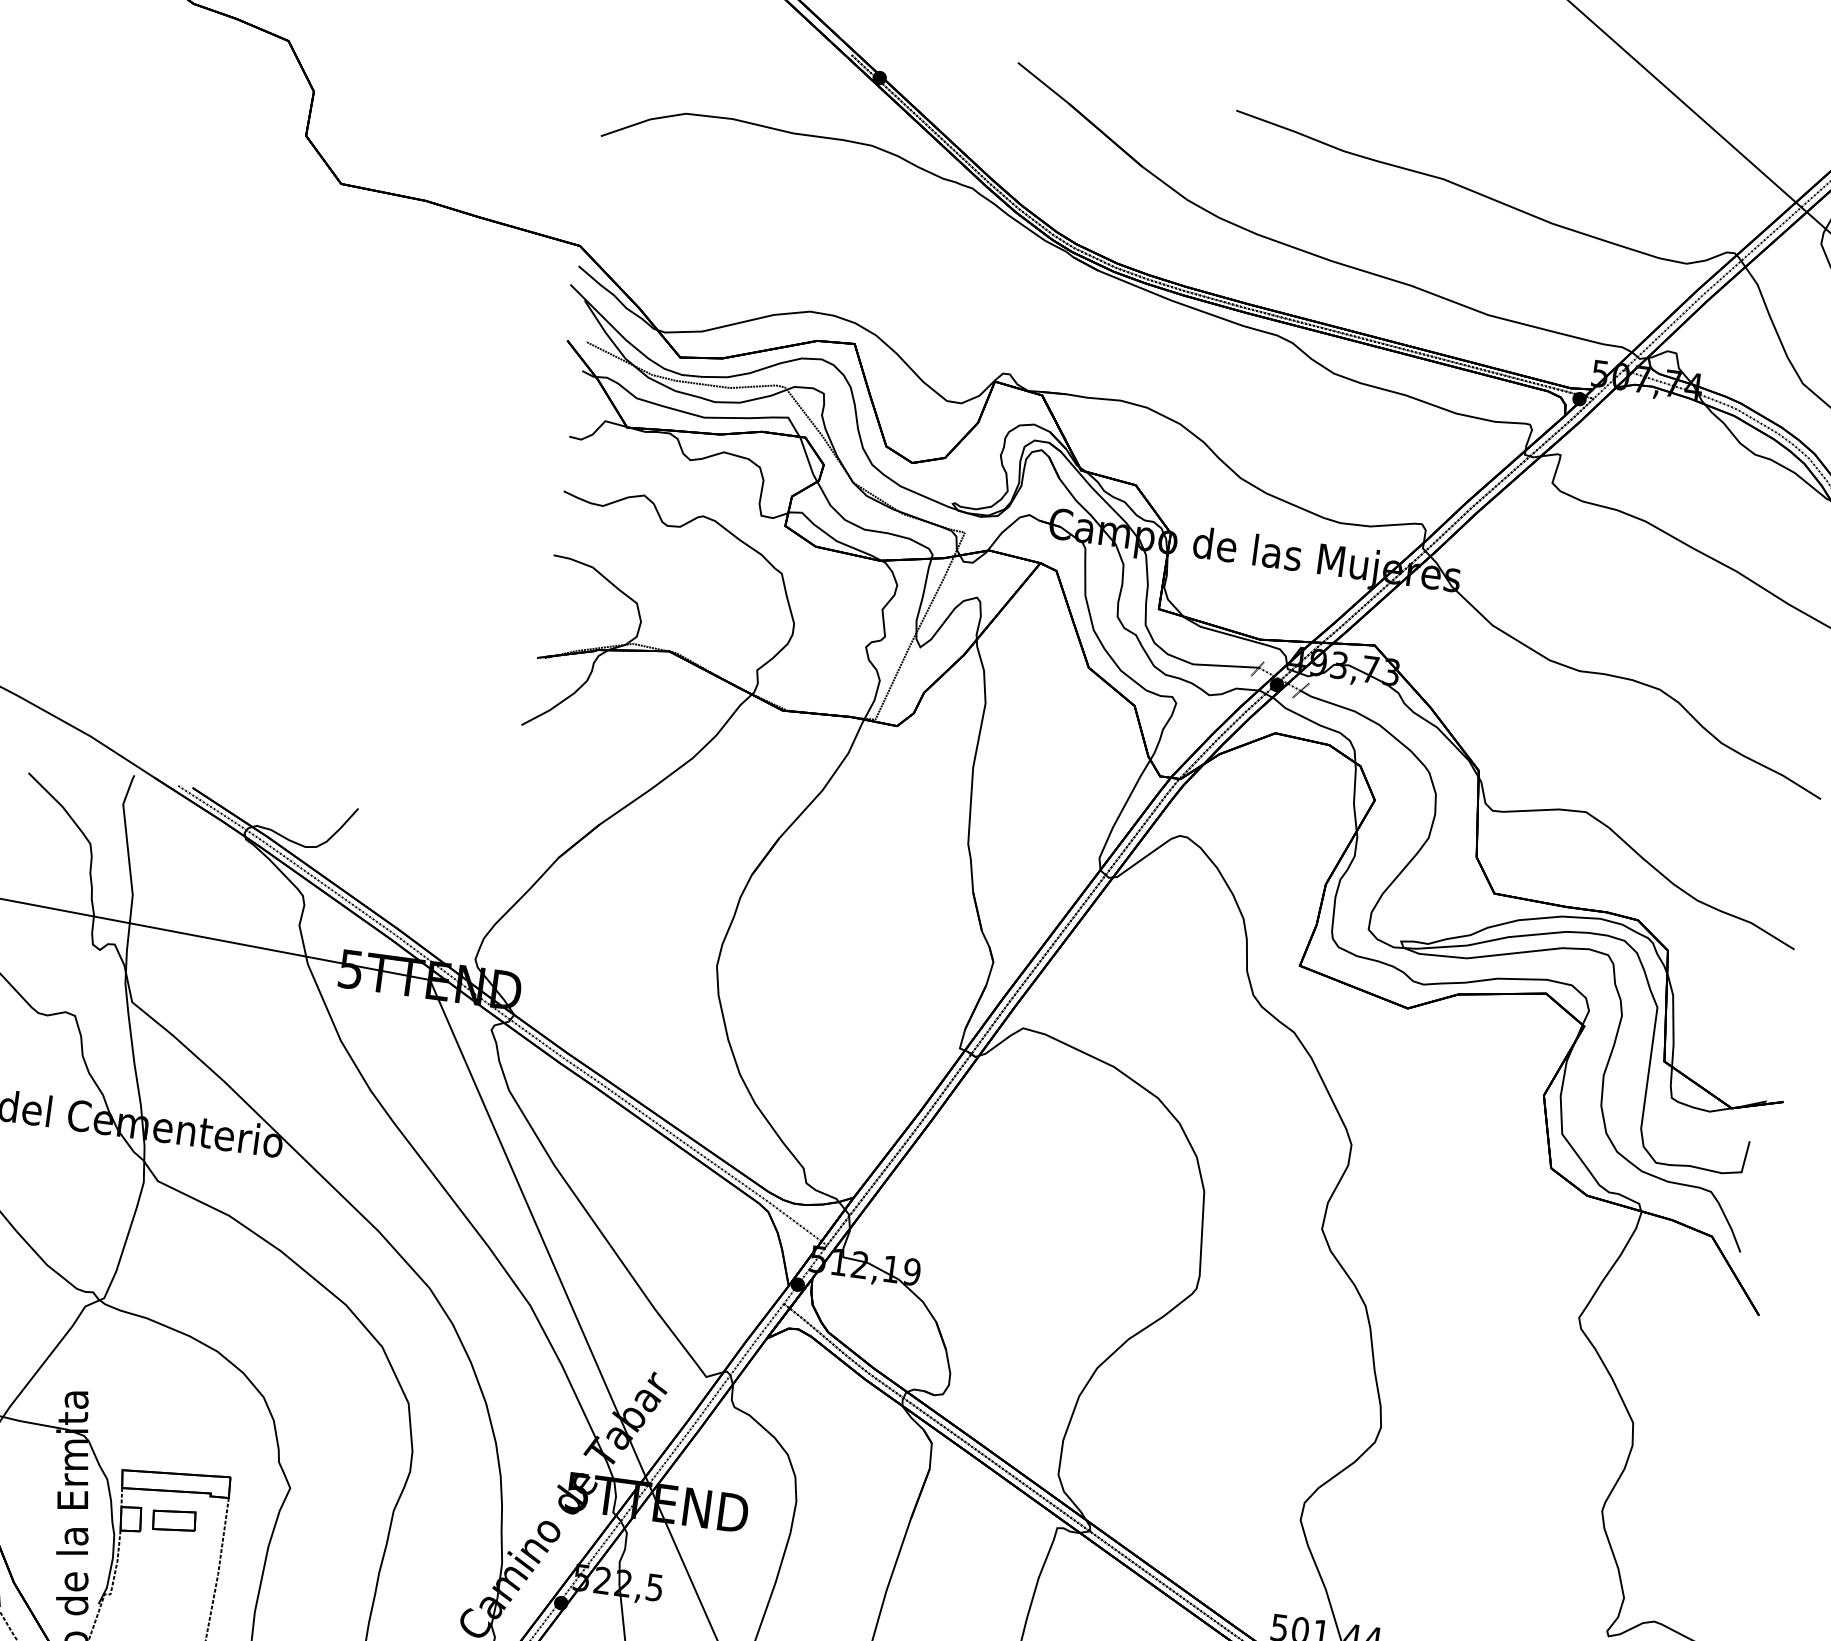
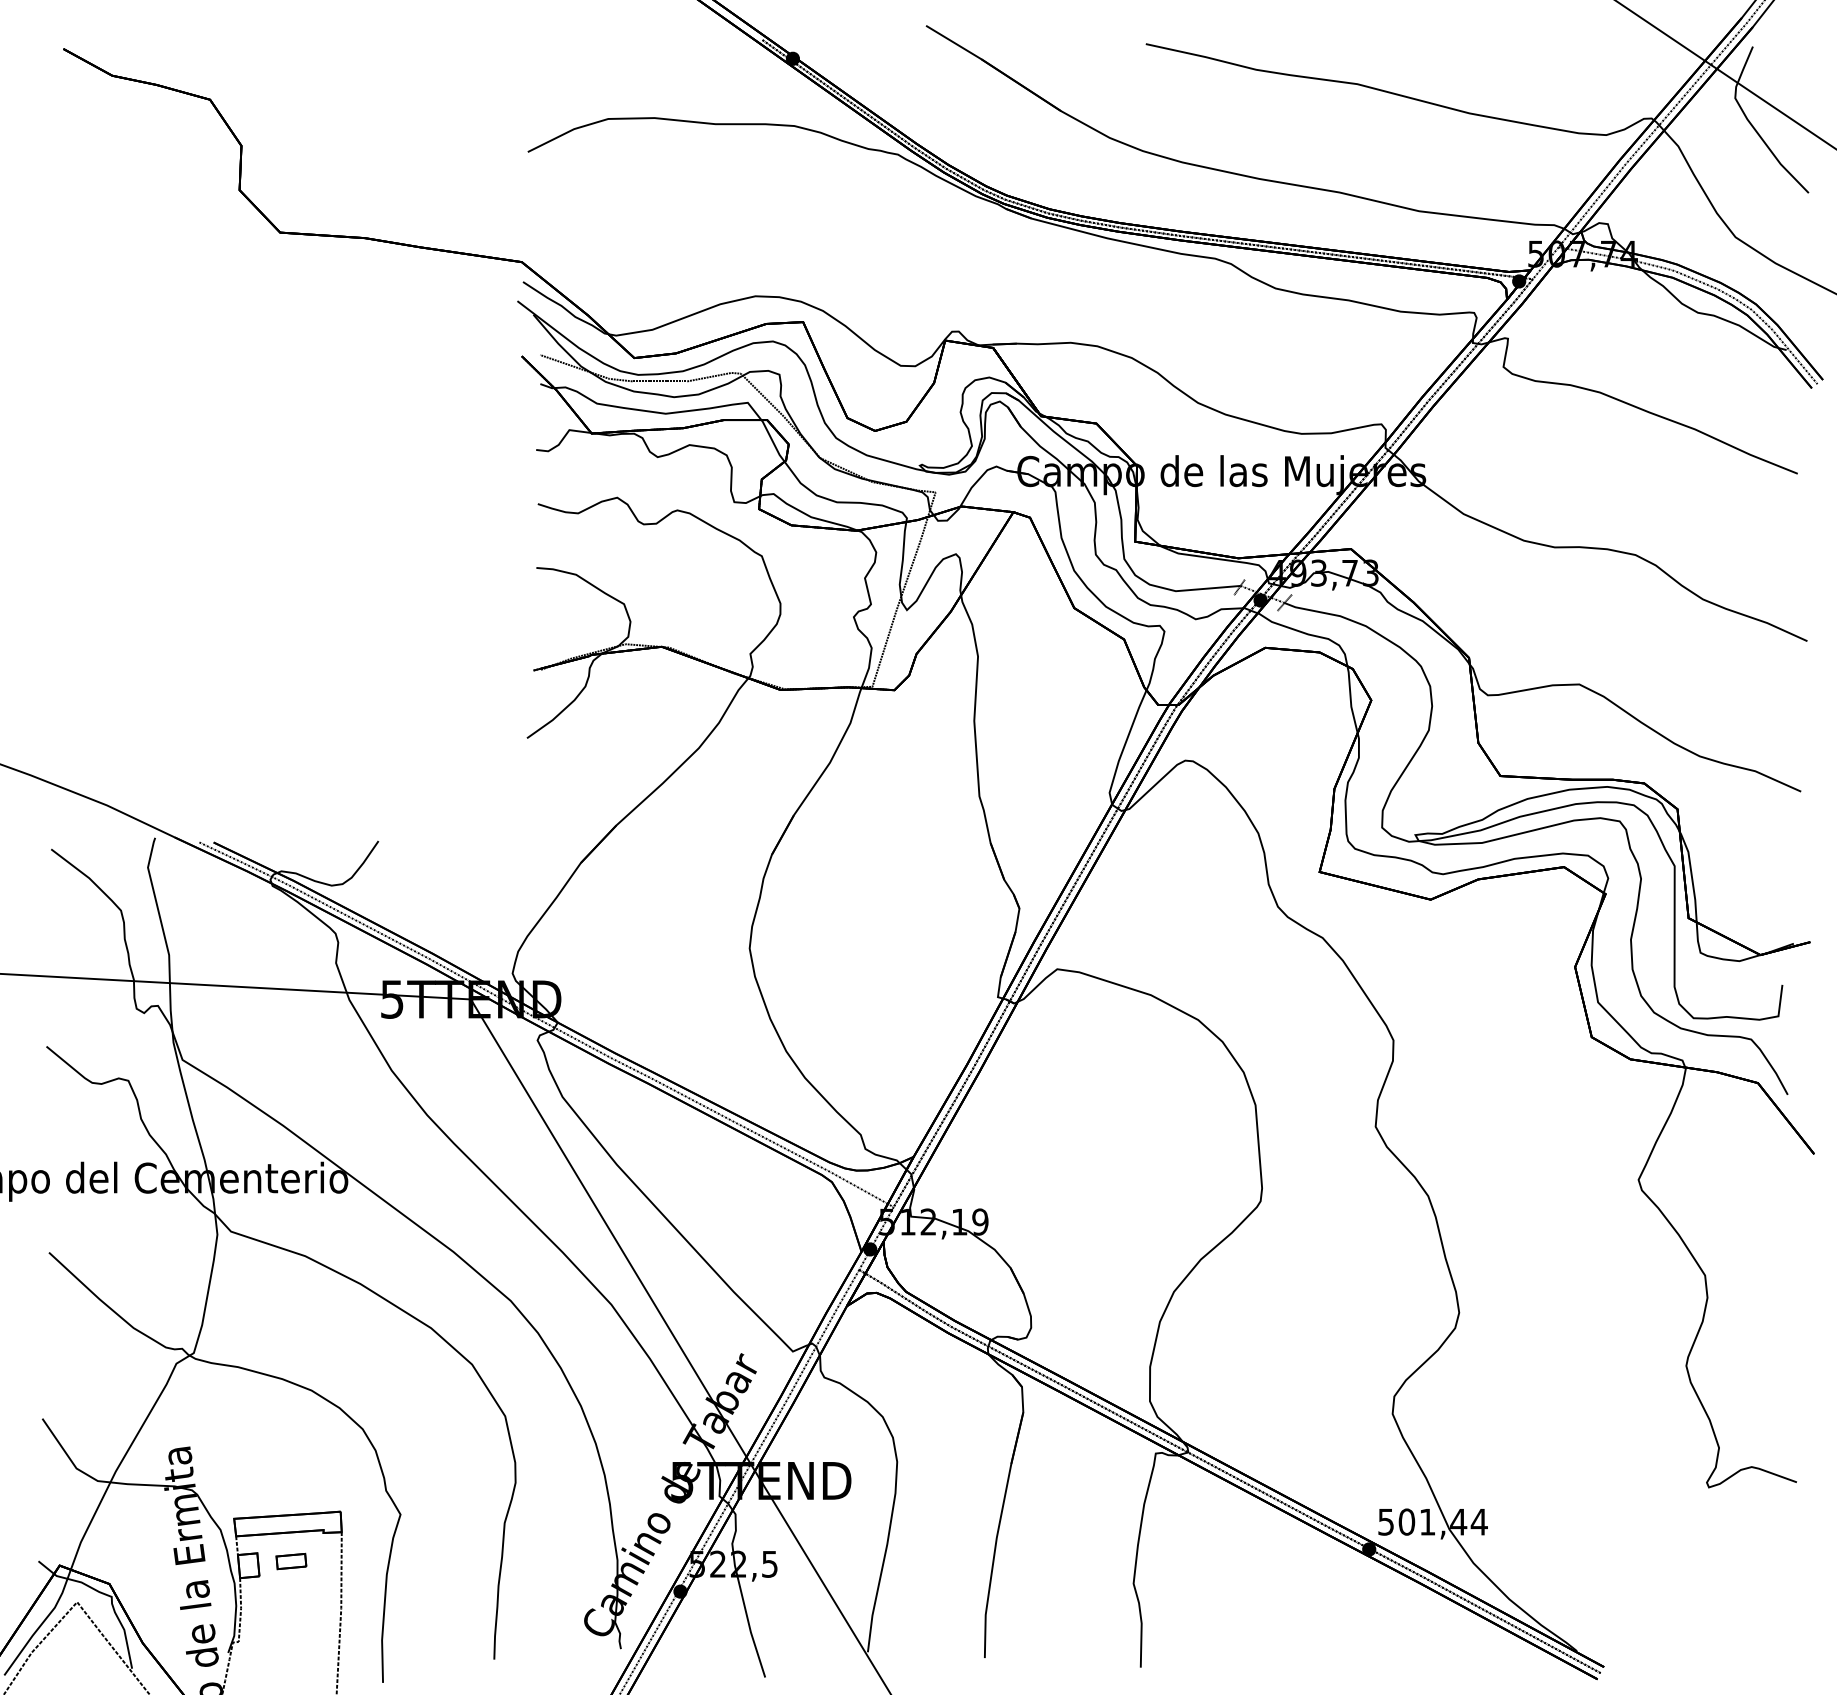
part: (174, 1520) -> (291, 1561), size x0.7

